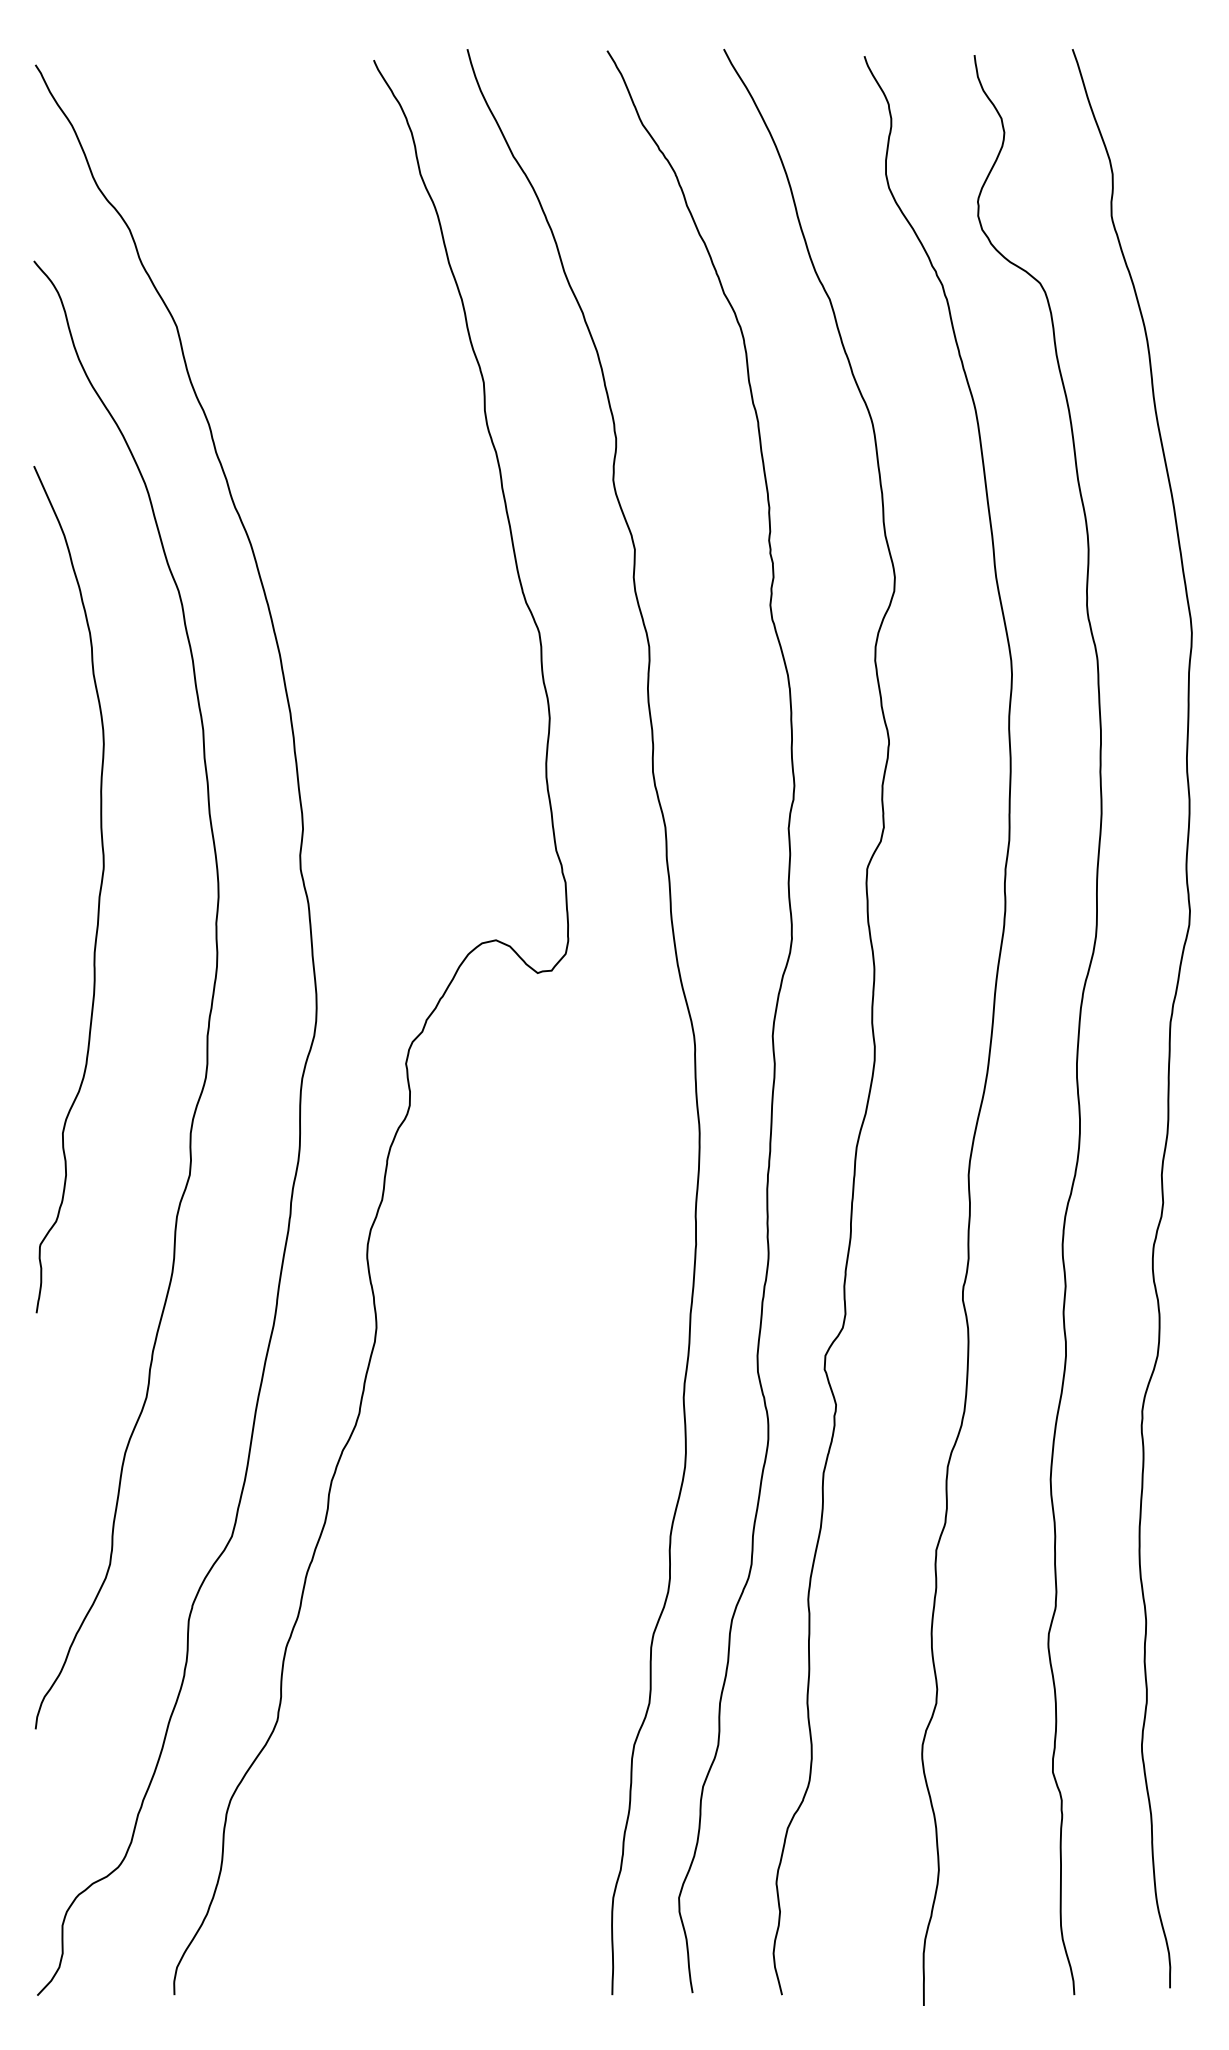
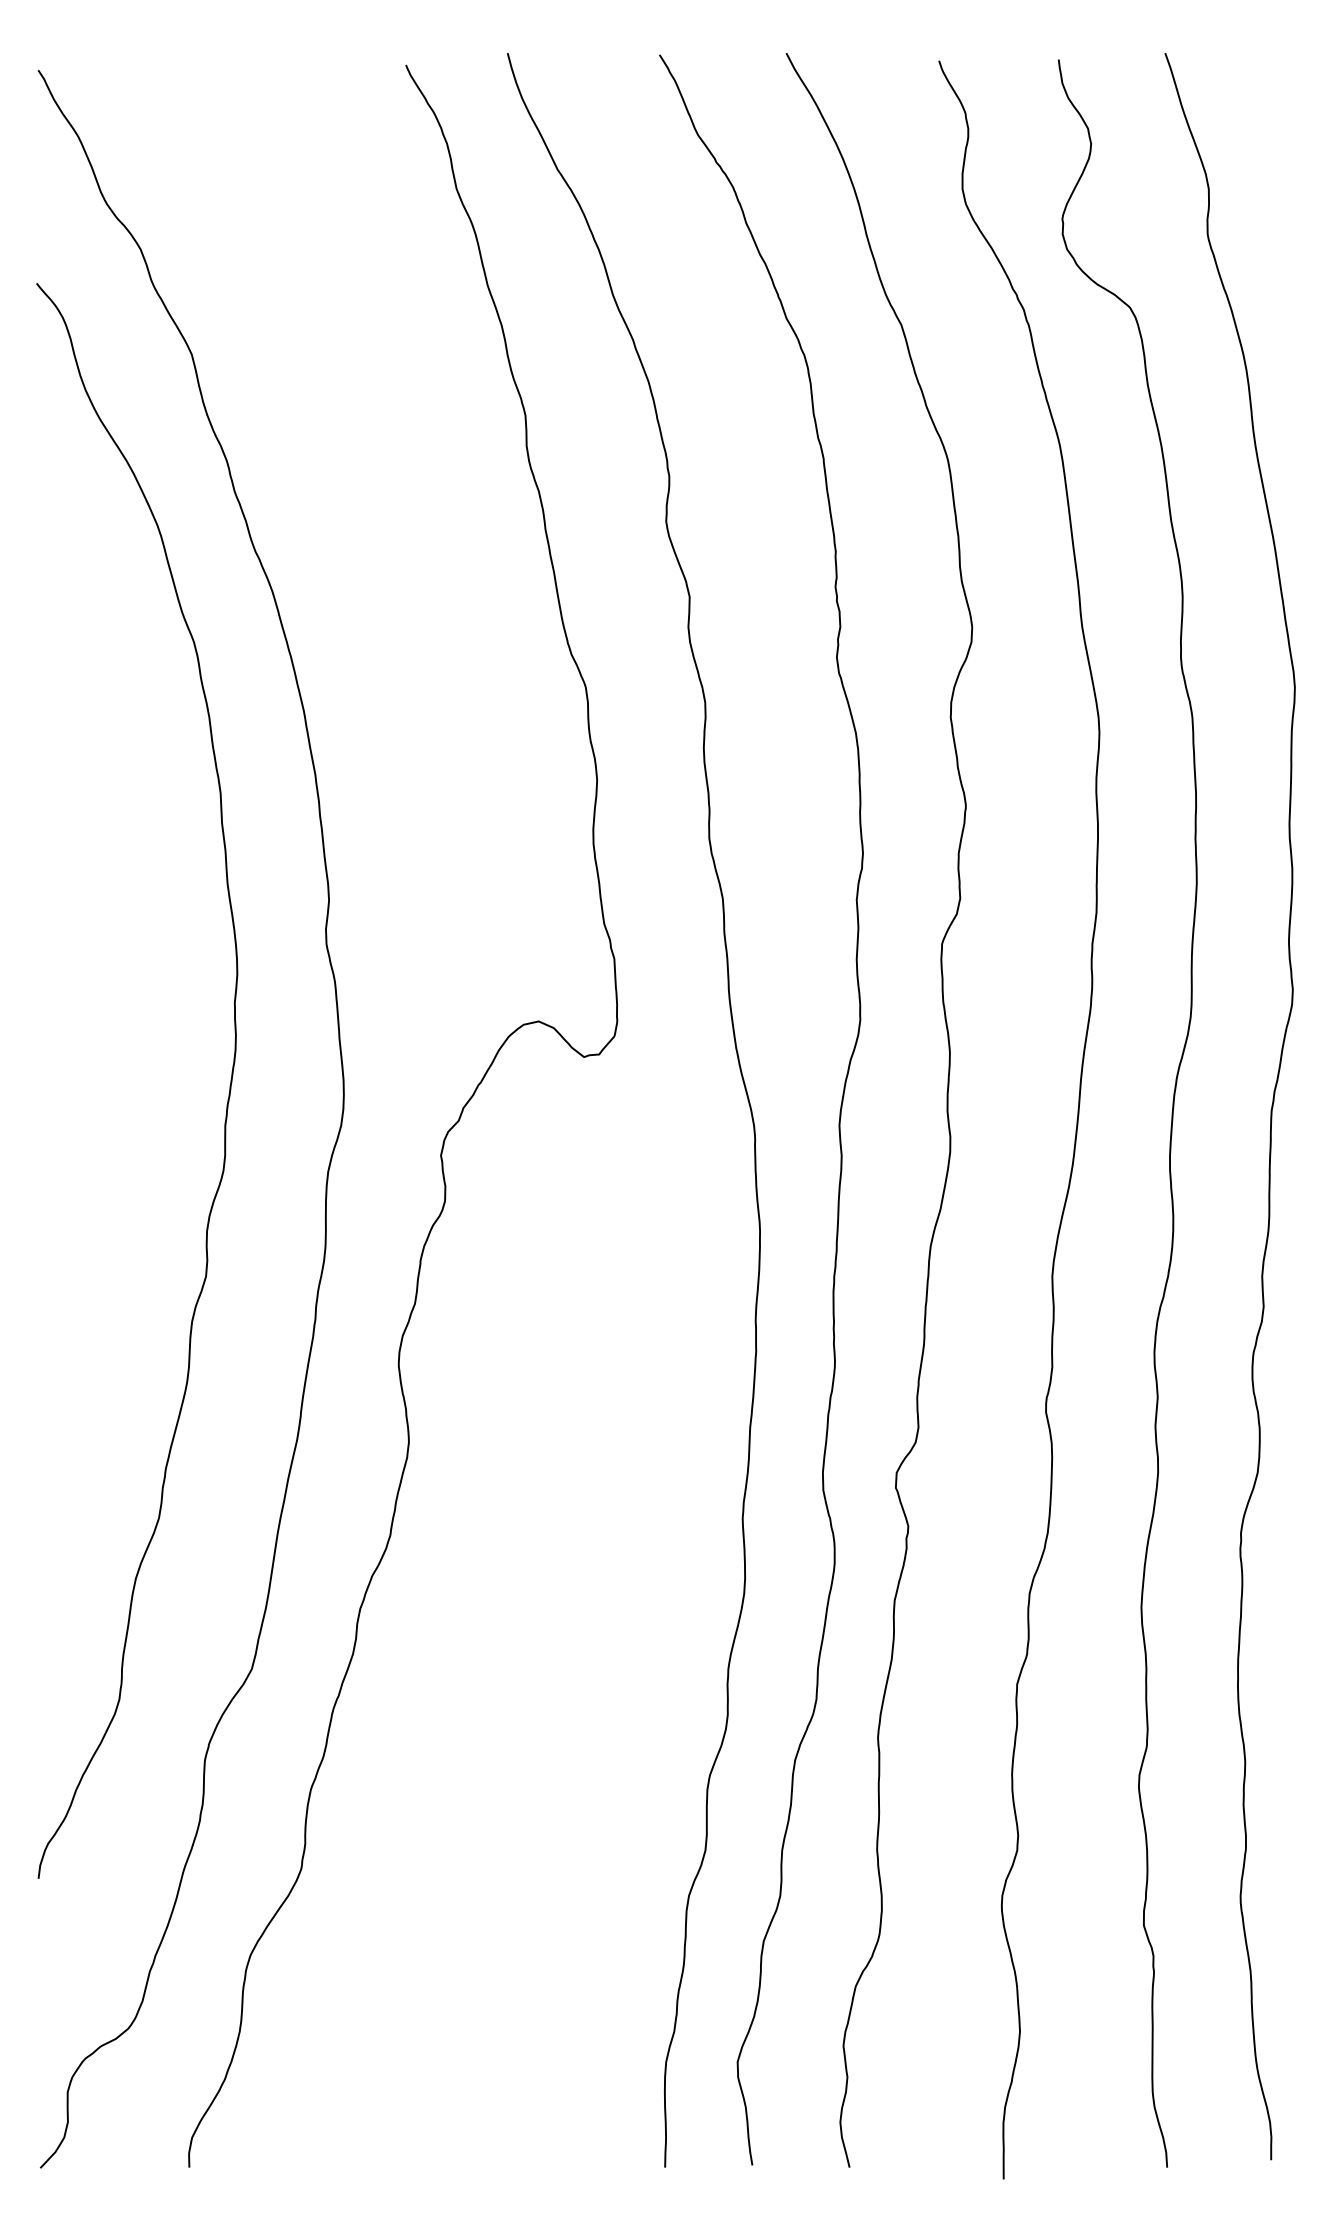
curve: (99, 892) -> (107, 969), removed

